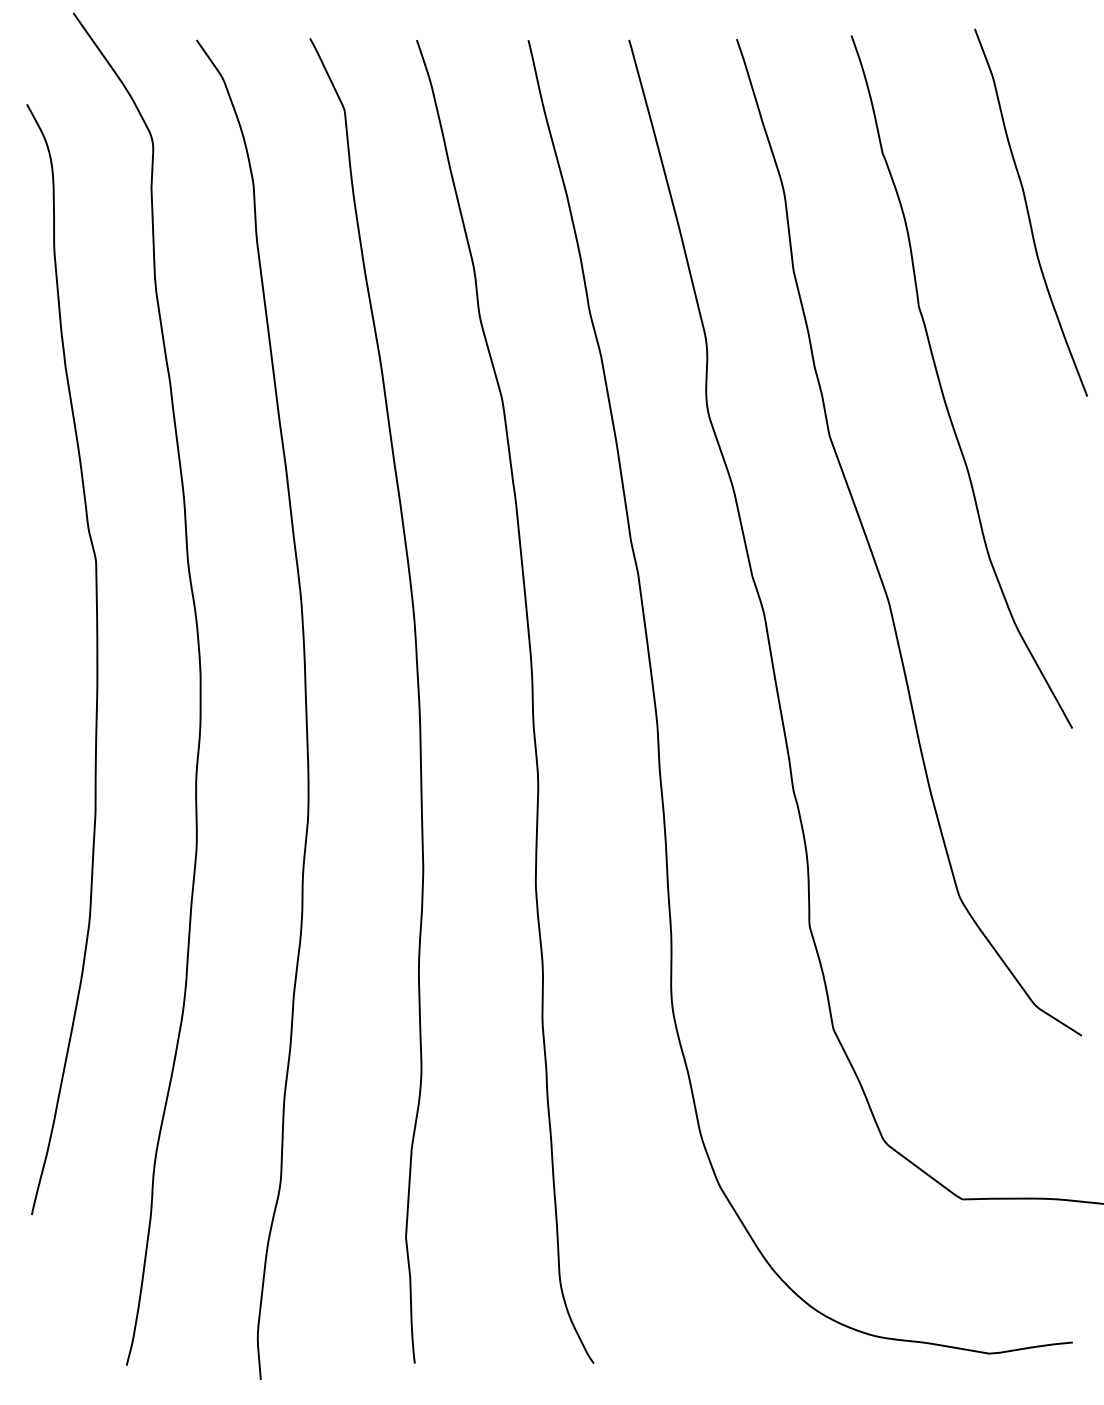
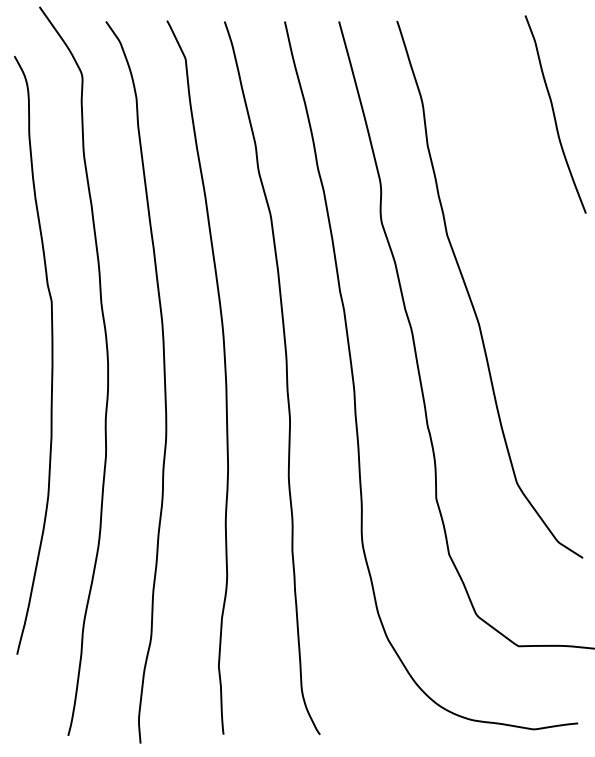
curve: (943, 388) -> (508, 209), removed

